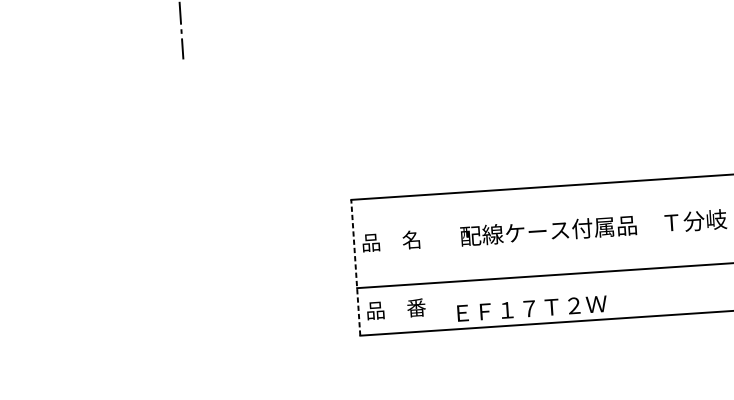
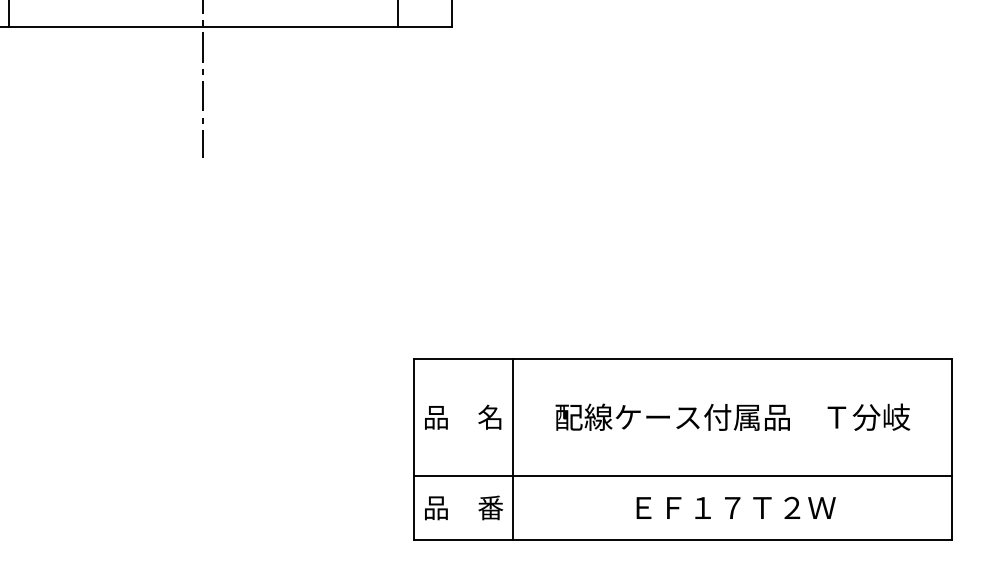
line: (430, 262) -> (513, 448), added
line: (355, 267) -> (413, 448), dashed -> solid
text: (531, 308) -> (735, 507), moved

